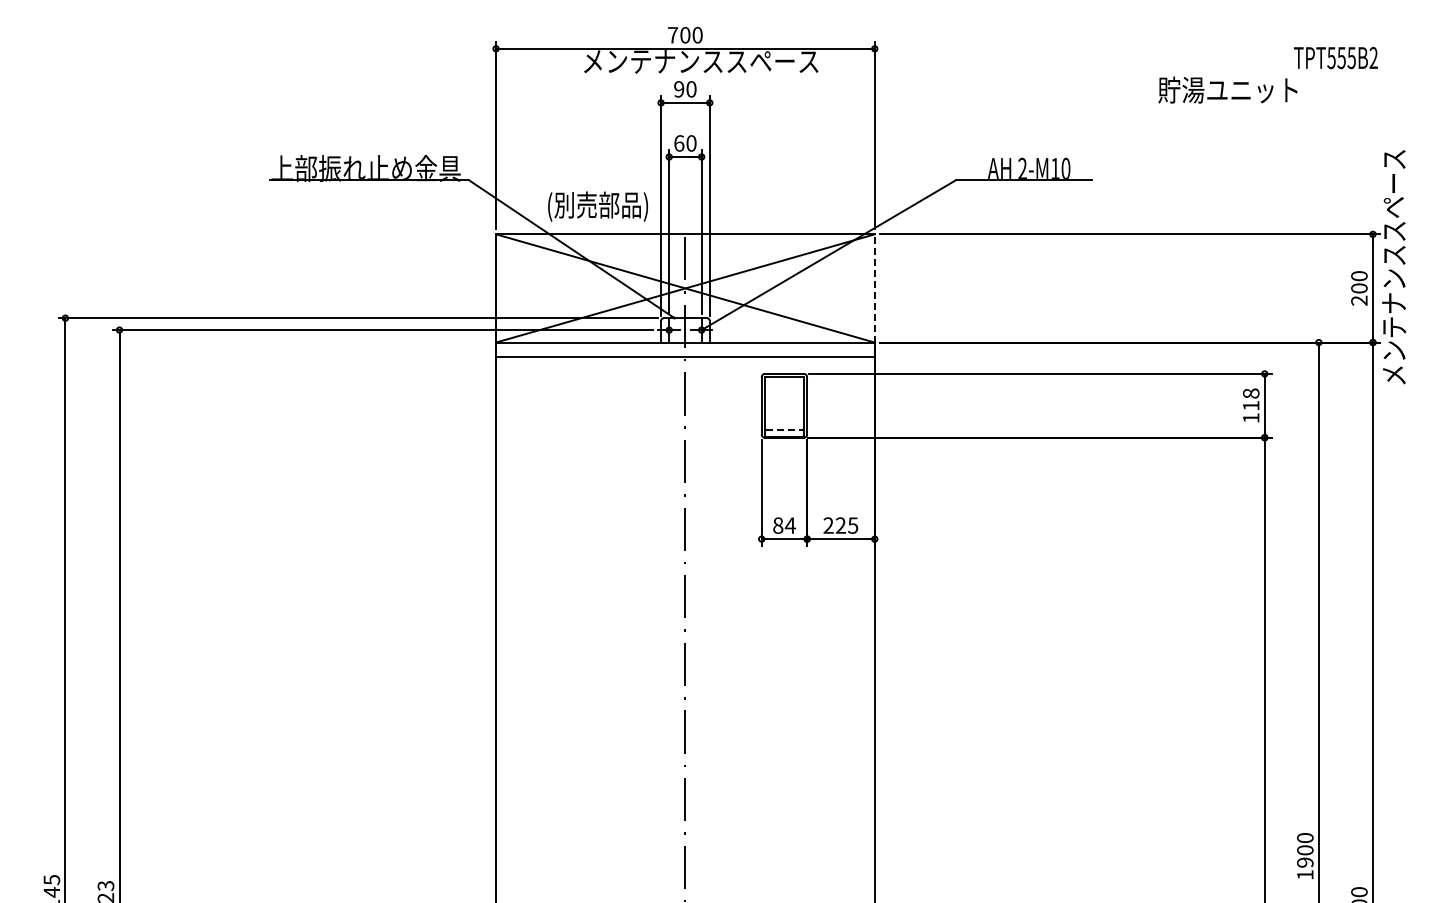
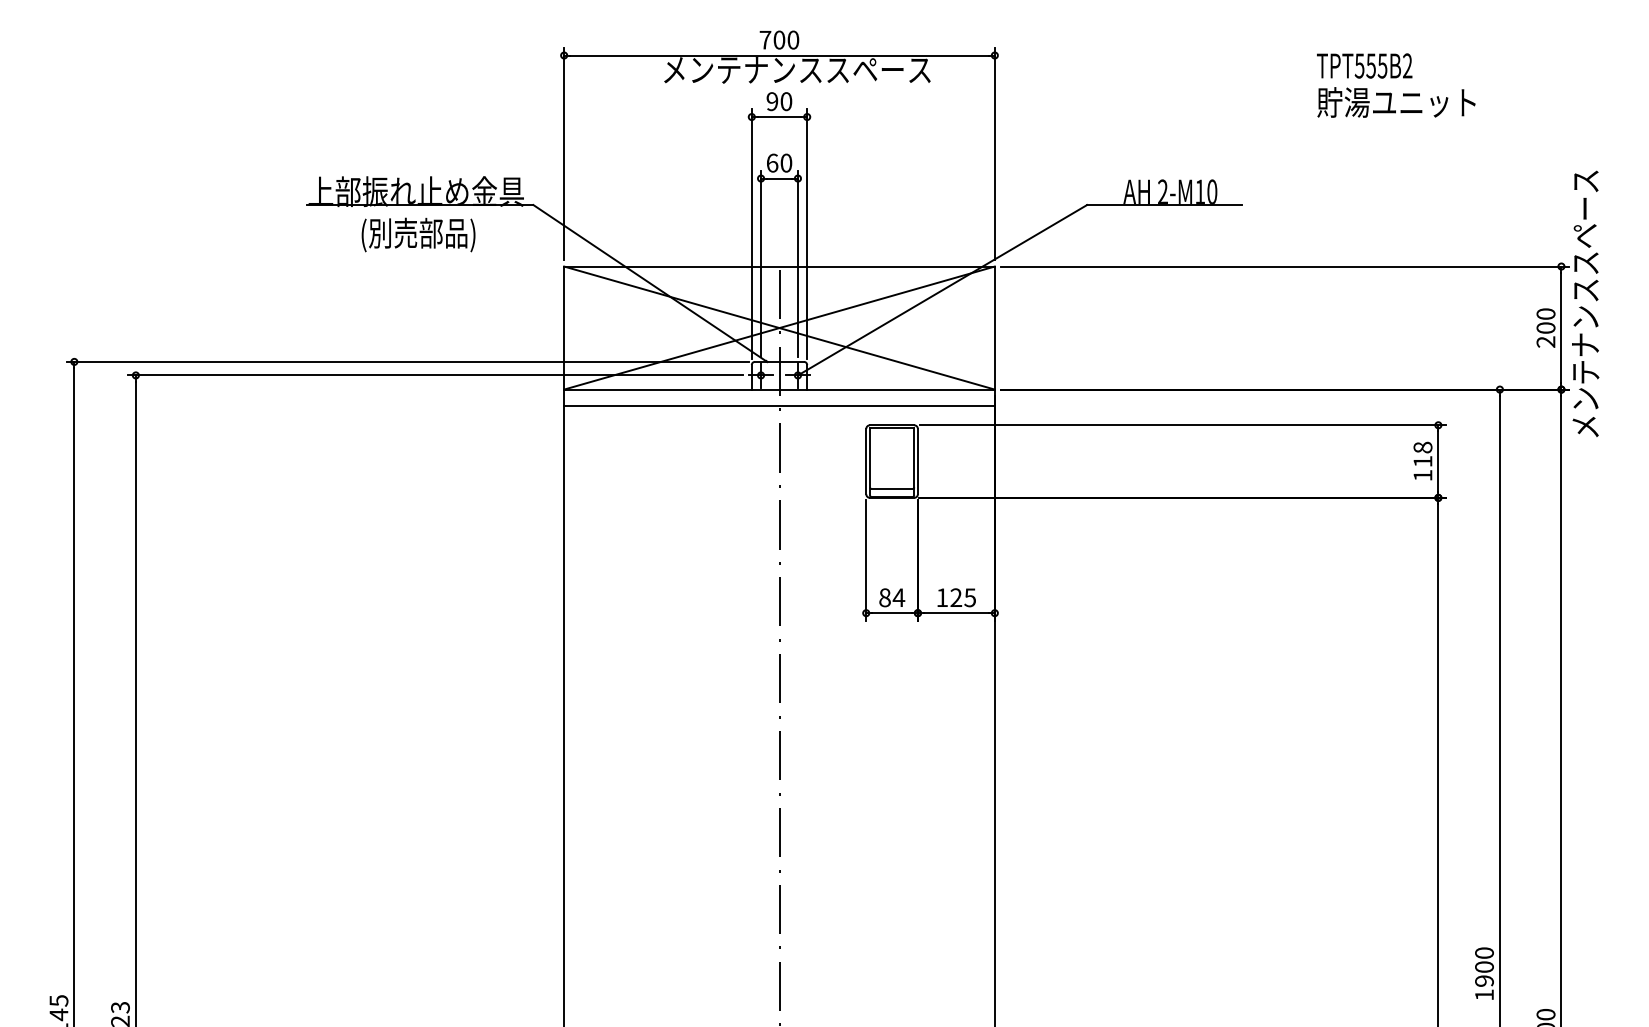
text: (1335, 57) -> (1364, 65), moved
text: (597, 206) -> (417, 234), moved
line: (874, 287) -> (994, 326), dashed -> solid
line: (784, 429) -> (892, 488), dashed -> solid
text: (828, 525) -> (942, 597), 225 -> 125

